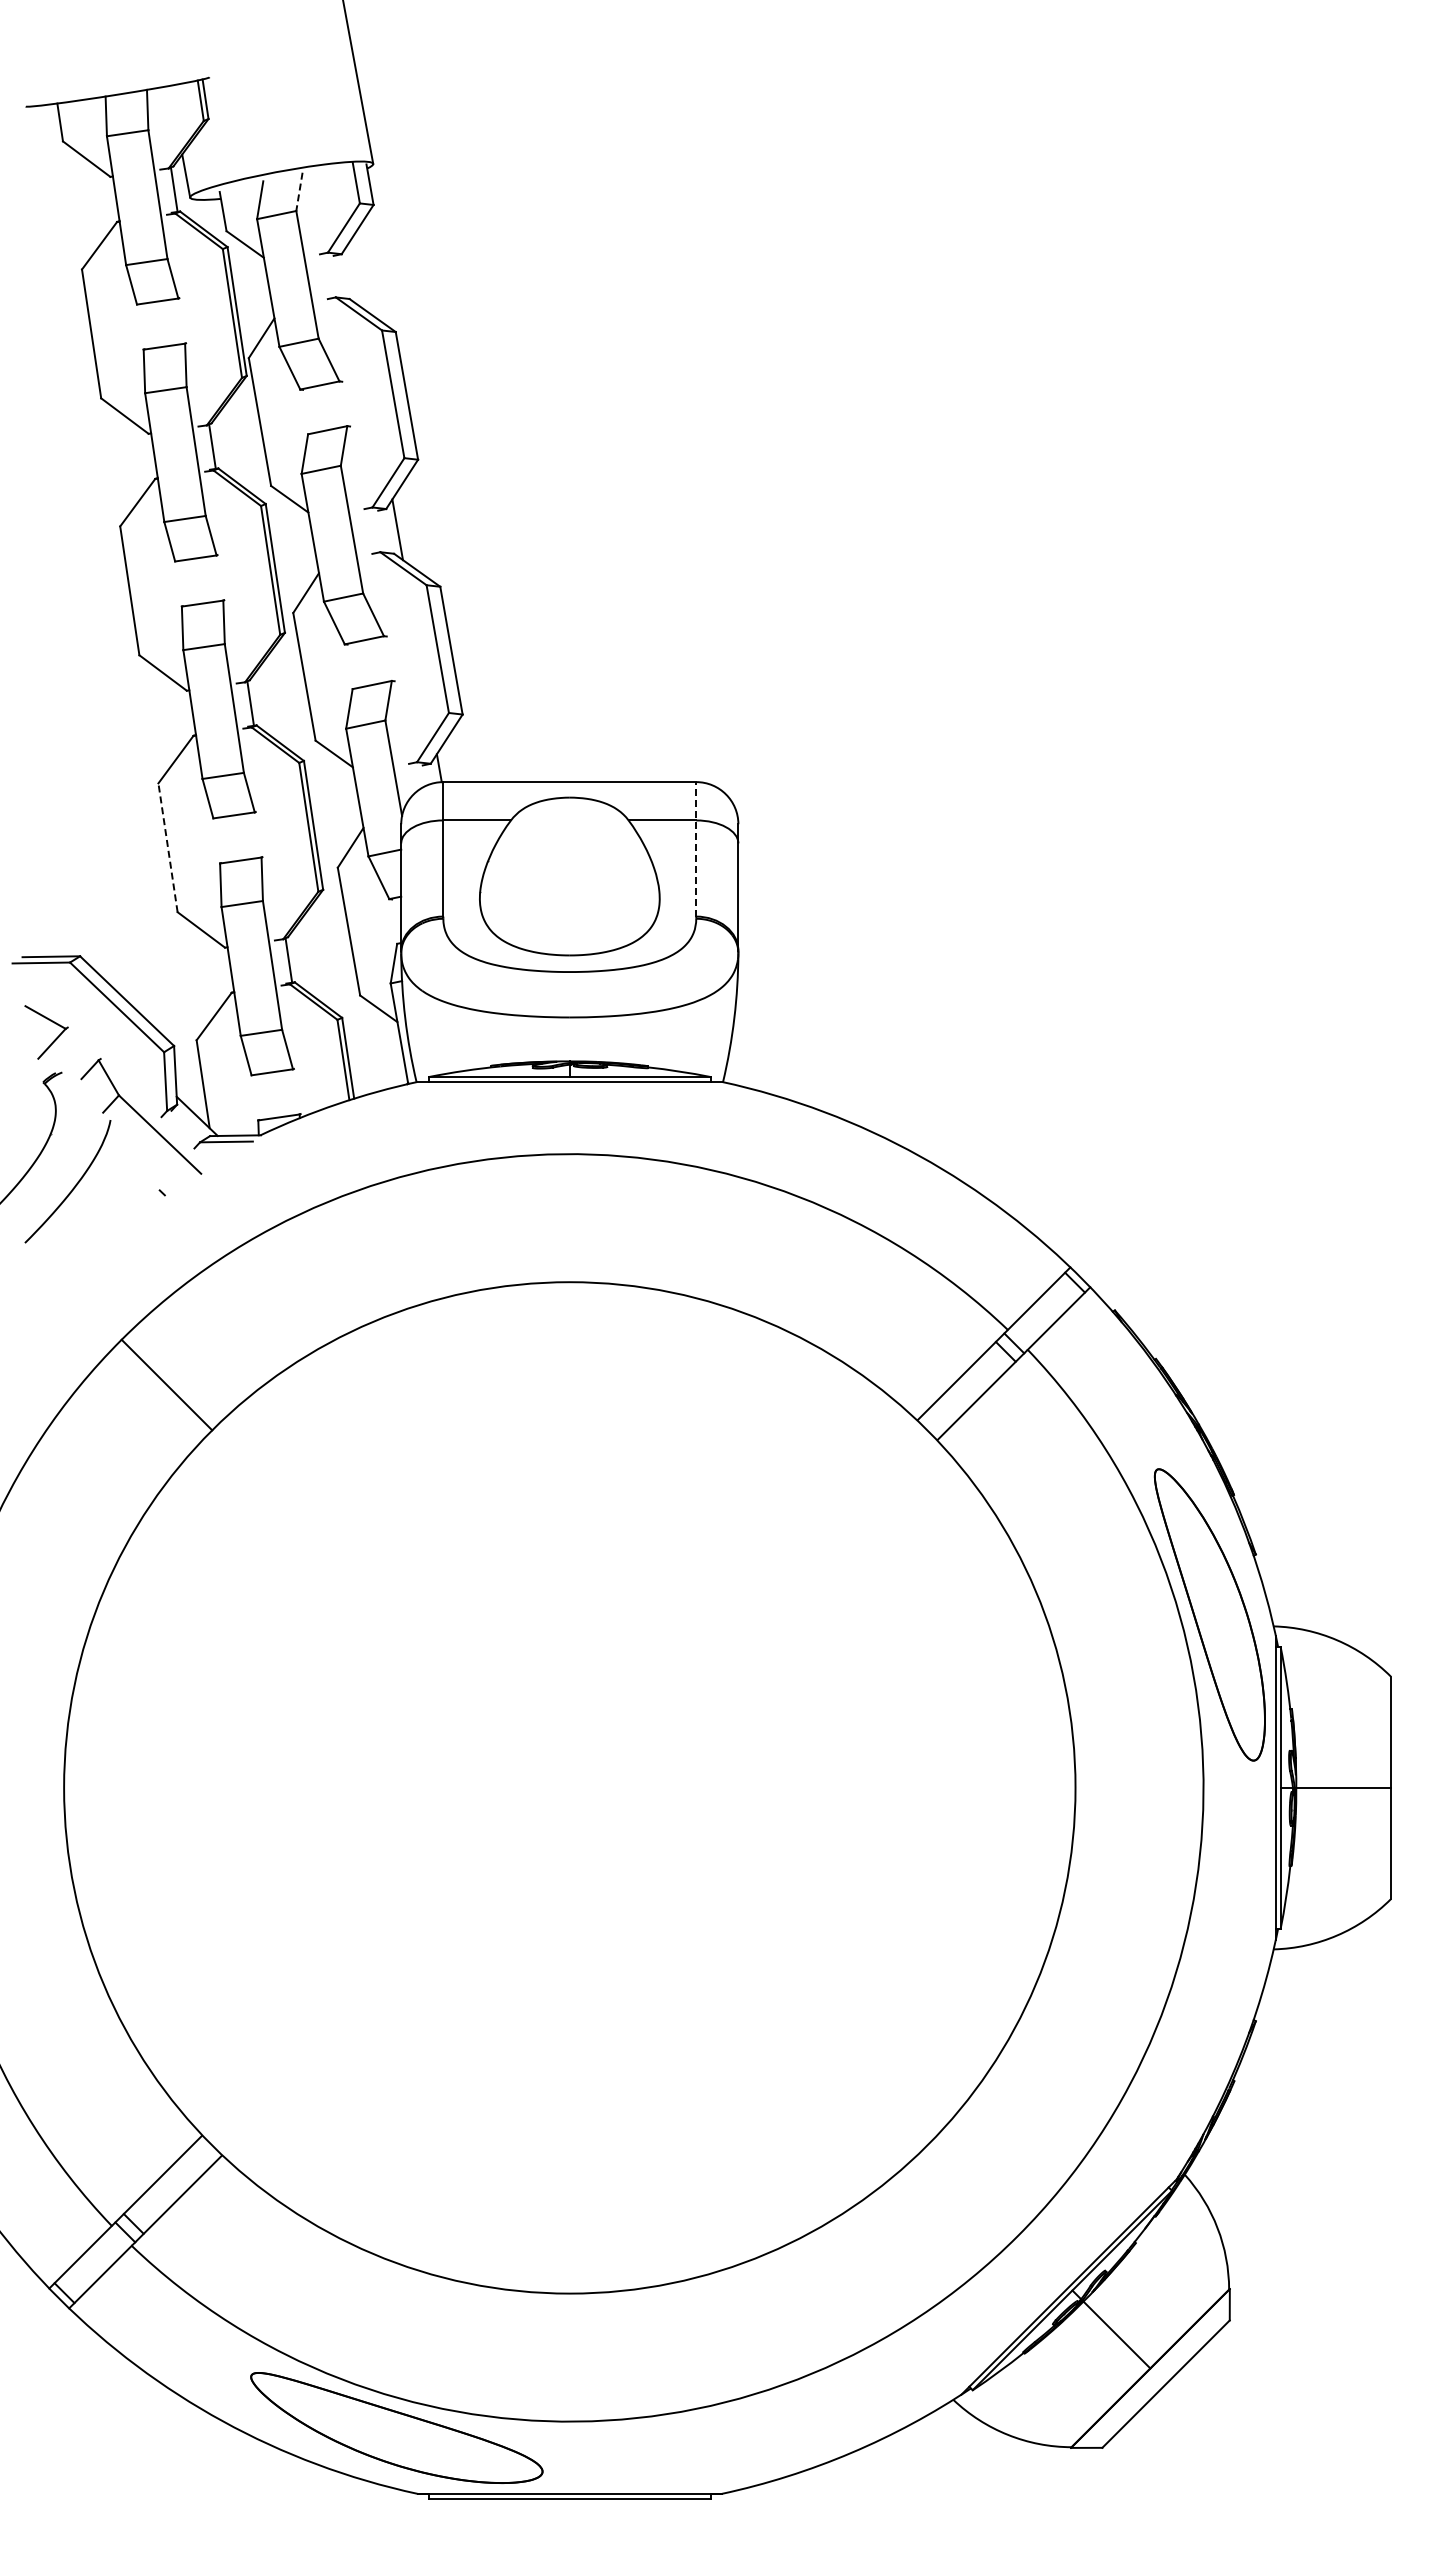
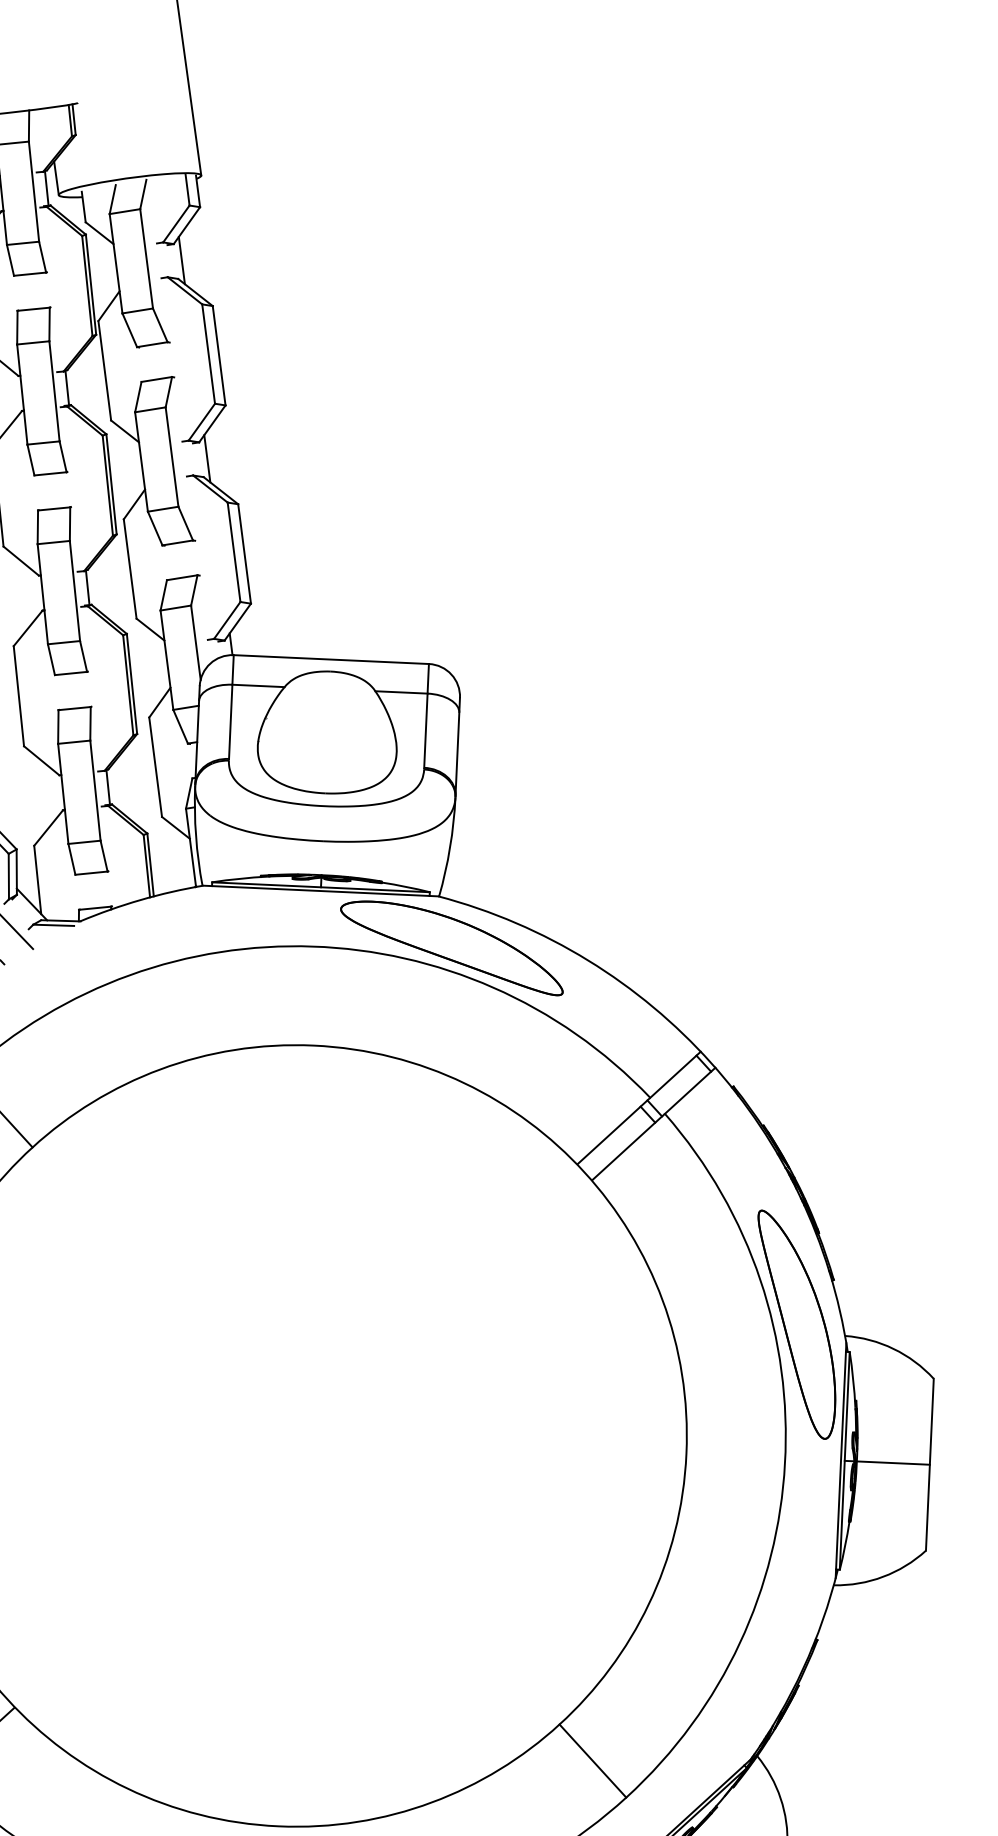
line: (299, 192) -> (143, 194), dashed -> solid
line: (352, 274) -> (181, 260), added
line: (167, 847) -> (18, 695), dashed -> solid
line: (696, 848) -> (426, 715), dashed -> solid
part: (742, 1147) -> (451, 947), added
line: (972, 2190) -> (592, 1760), added

